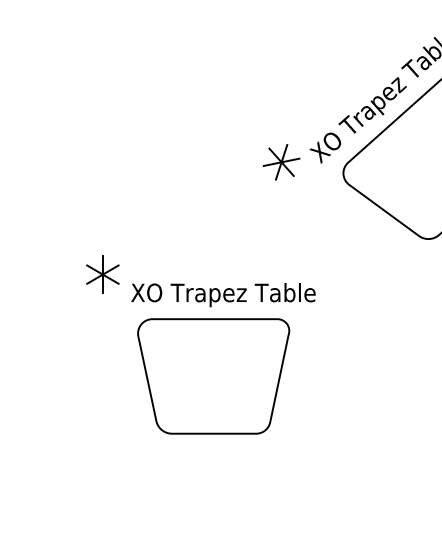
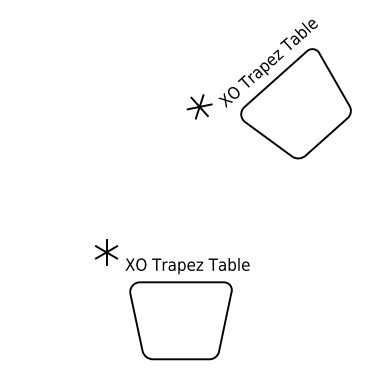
part: (201, 344) -> (172, 299), moved

